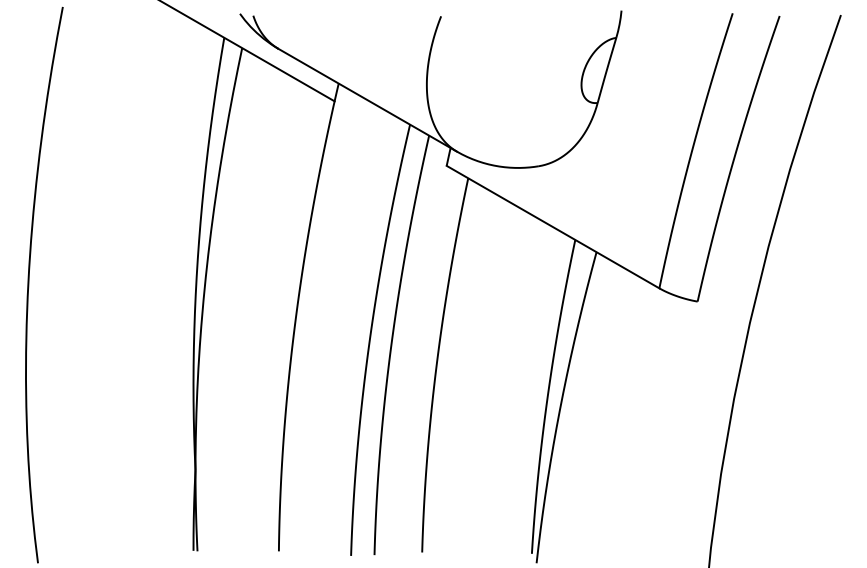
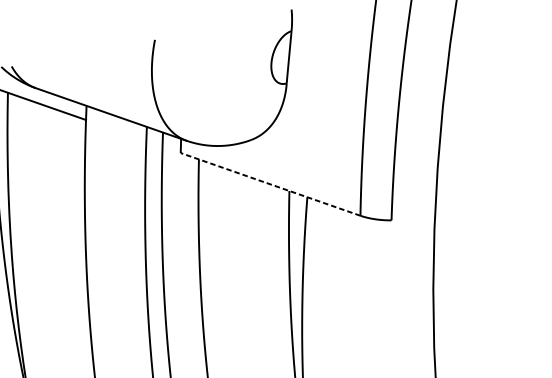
line: (553, 227) -> (271, 184), solid -> dashed

